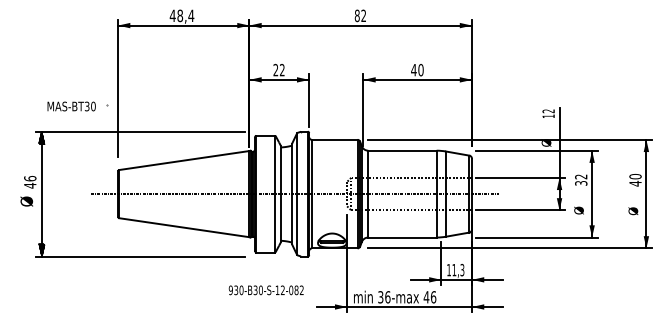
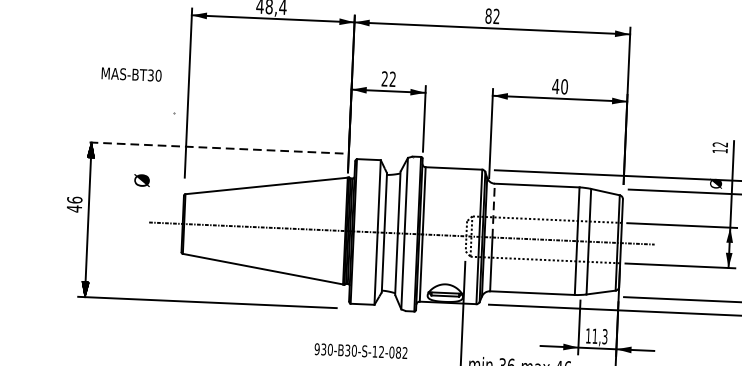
text: (71, 106) -> (131, 74), moved
line: (140, 131) -> (213, 147), solid -> dashed
line: (368, 172) -> (493, 210), solid -> dashed
text: (26, 201) -> (141, 180), moved

